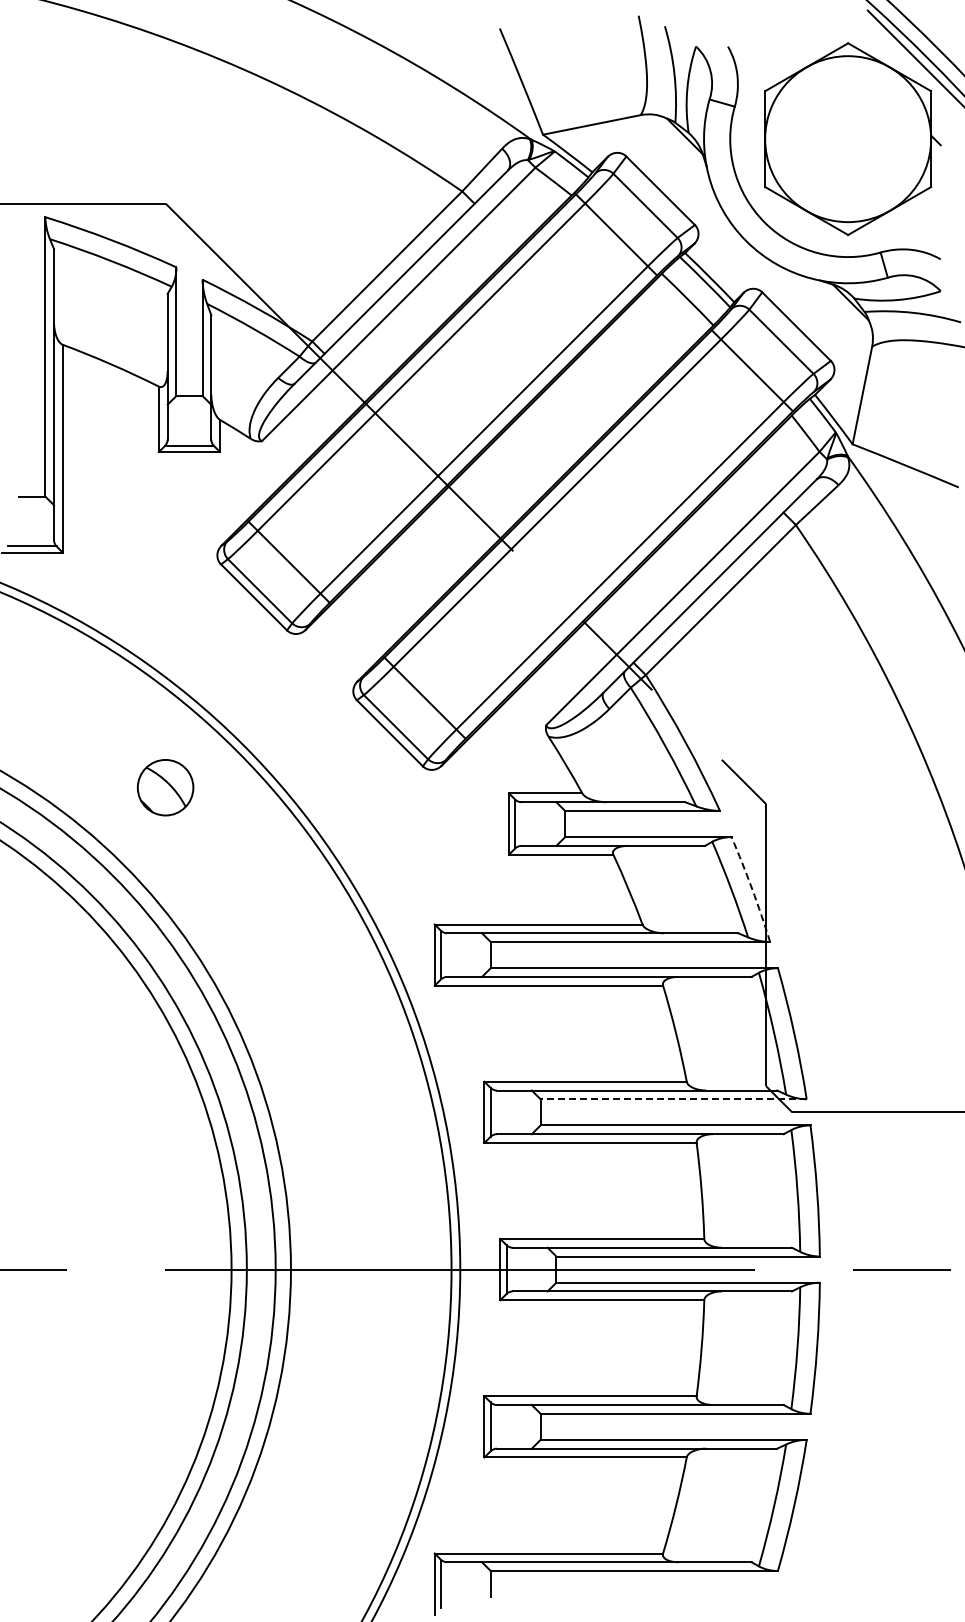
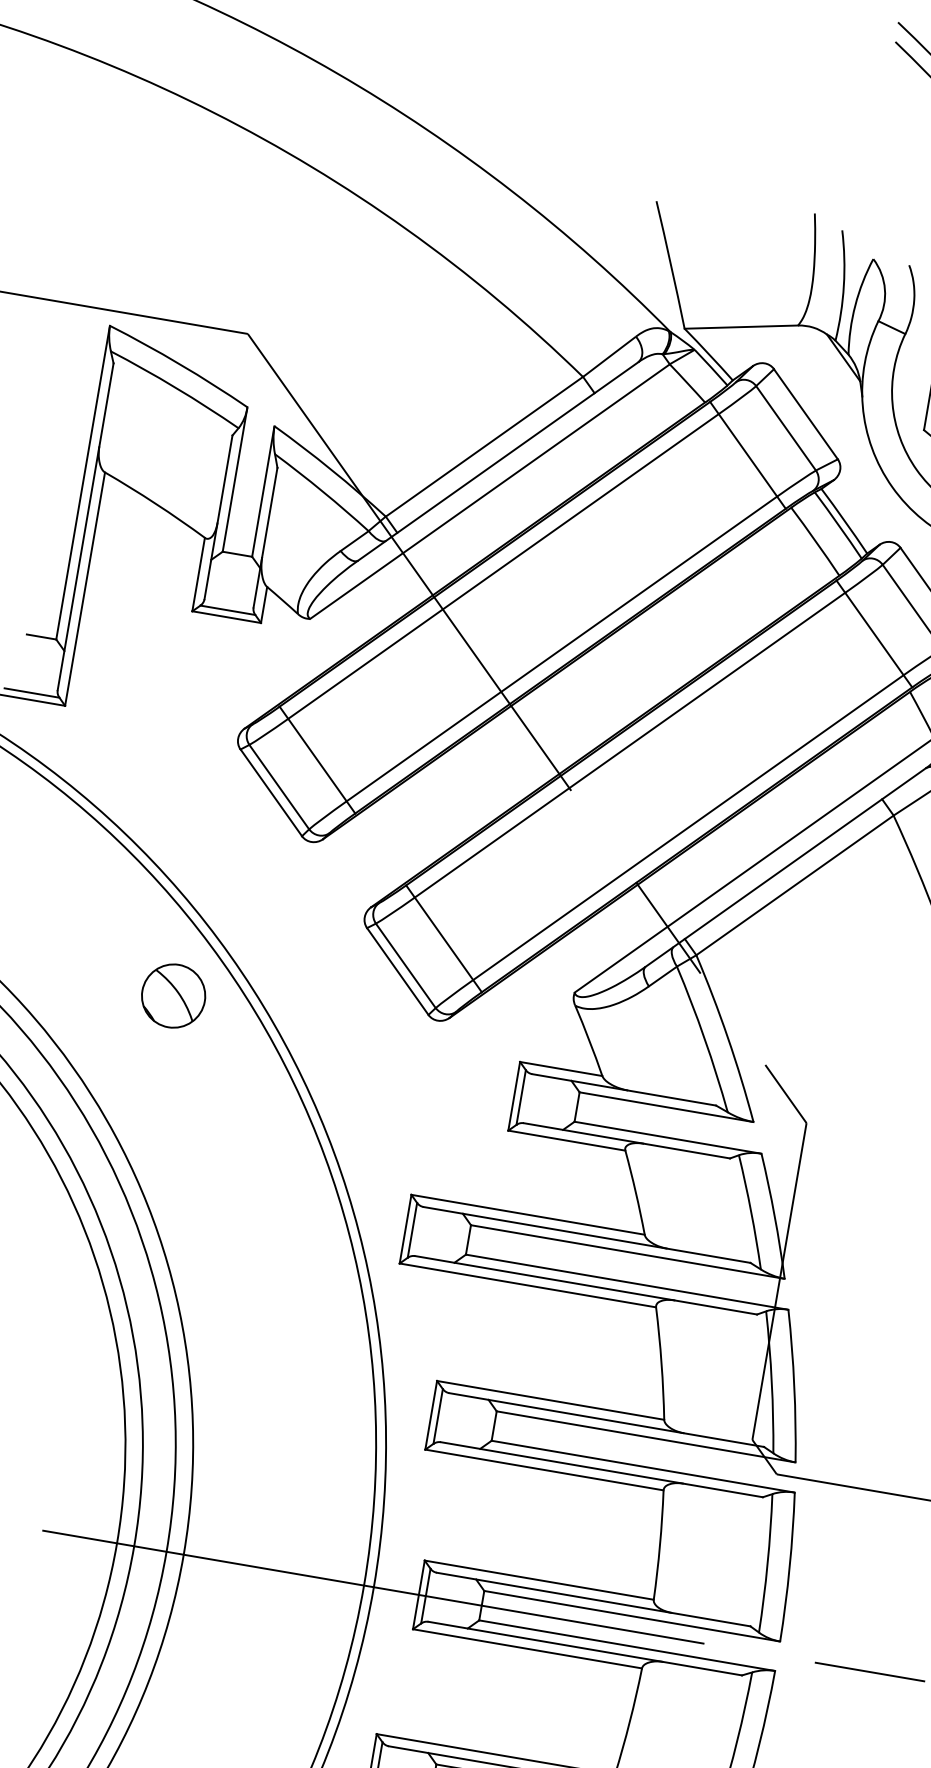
part: (165, 787) -> (173, 995), moved
arc: (752, 889) -> (774, 1216), dashed -> solid
line: (673, 1099) -> (645, 1437), dashed -> solid

